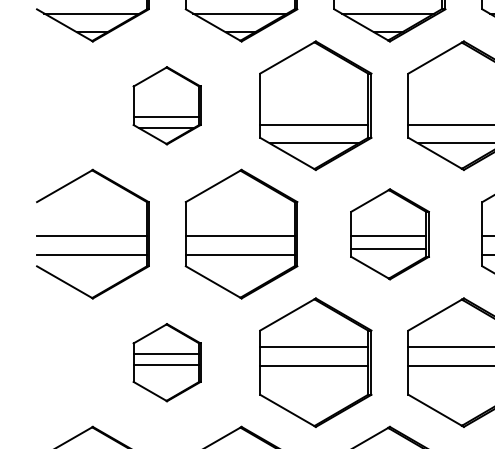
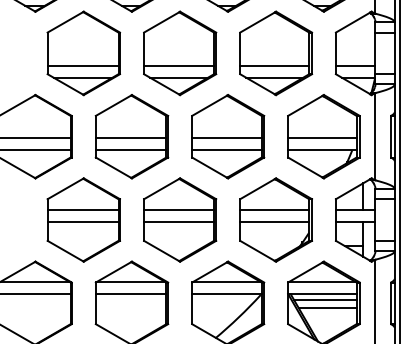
part: (166, 105) -> (83, 53), size x1.67
part: (390, 233) -> (228, 136), size x1.43
part: (166, 361) -> (83, 219), size x1.67

